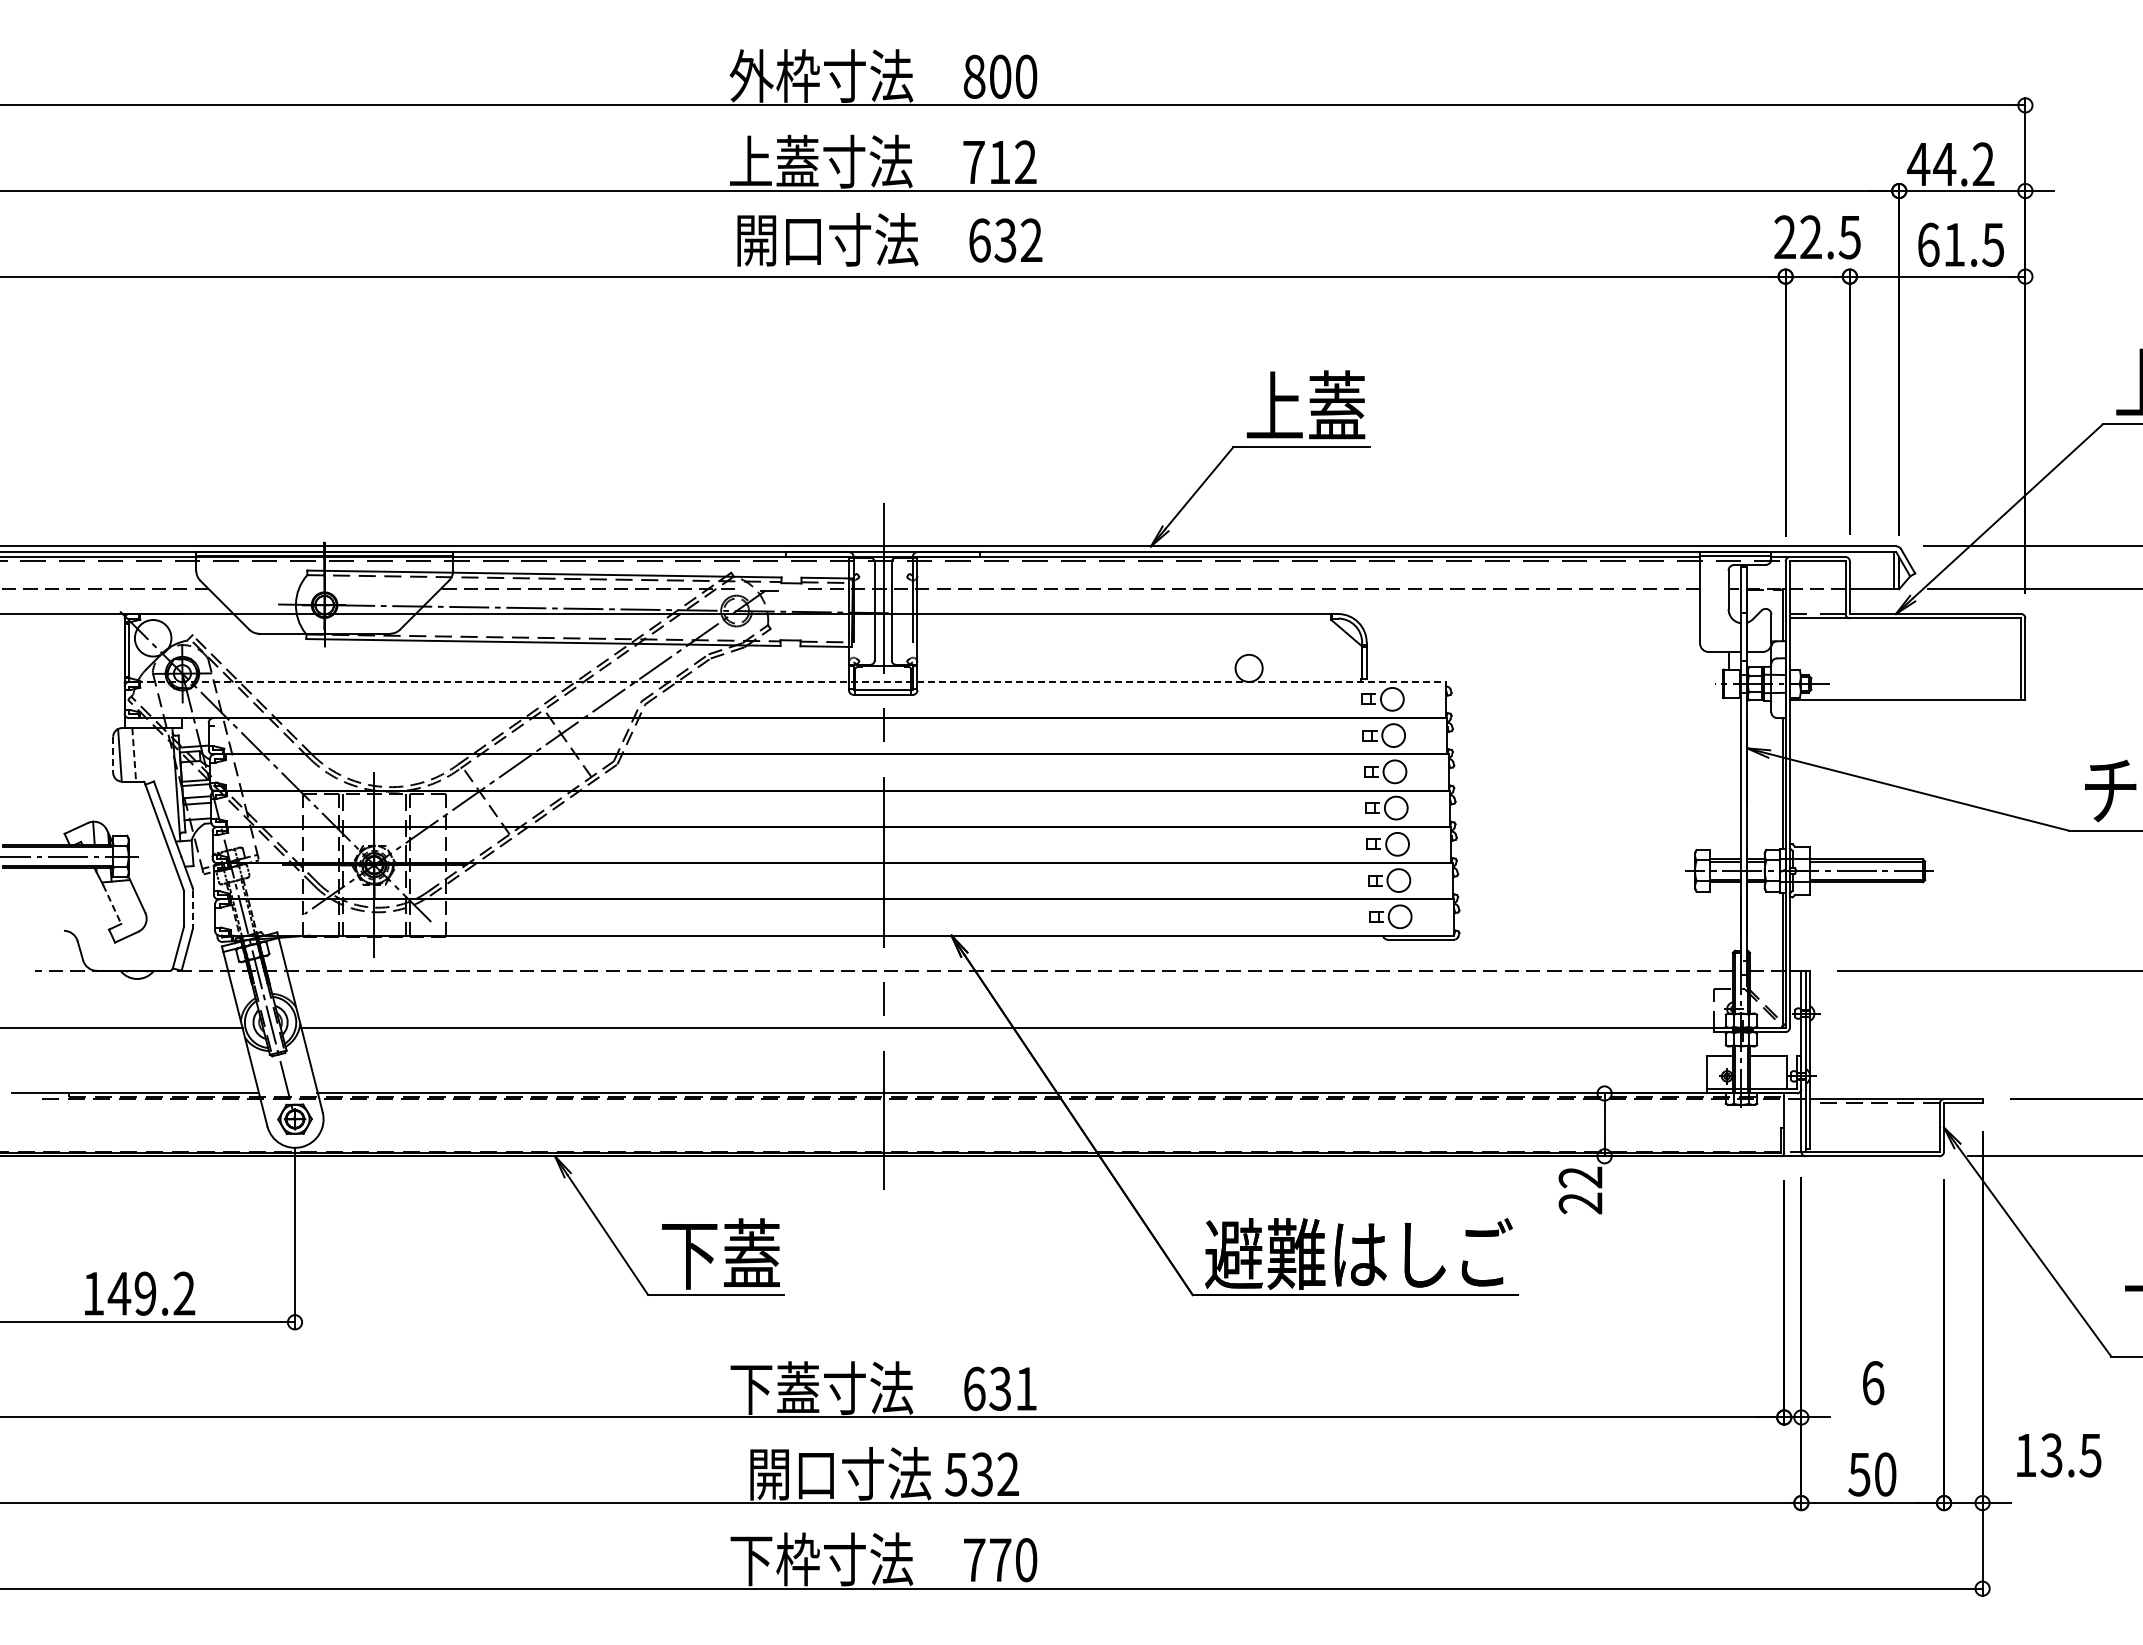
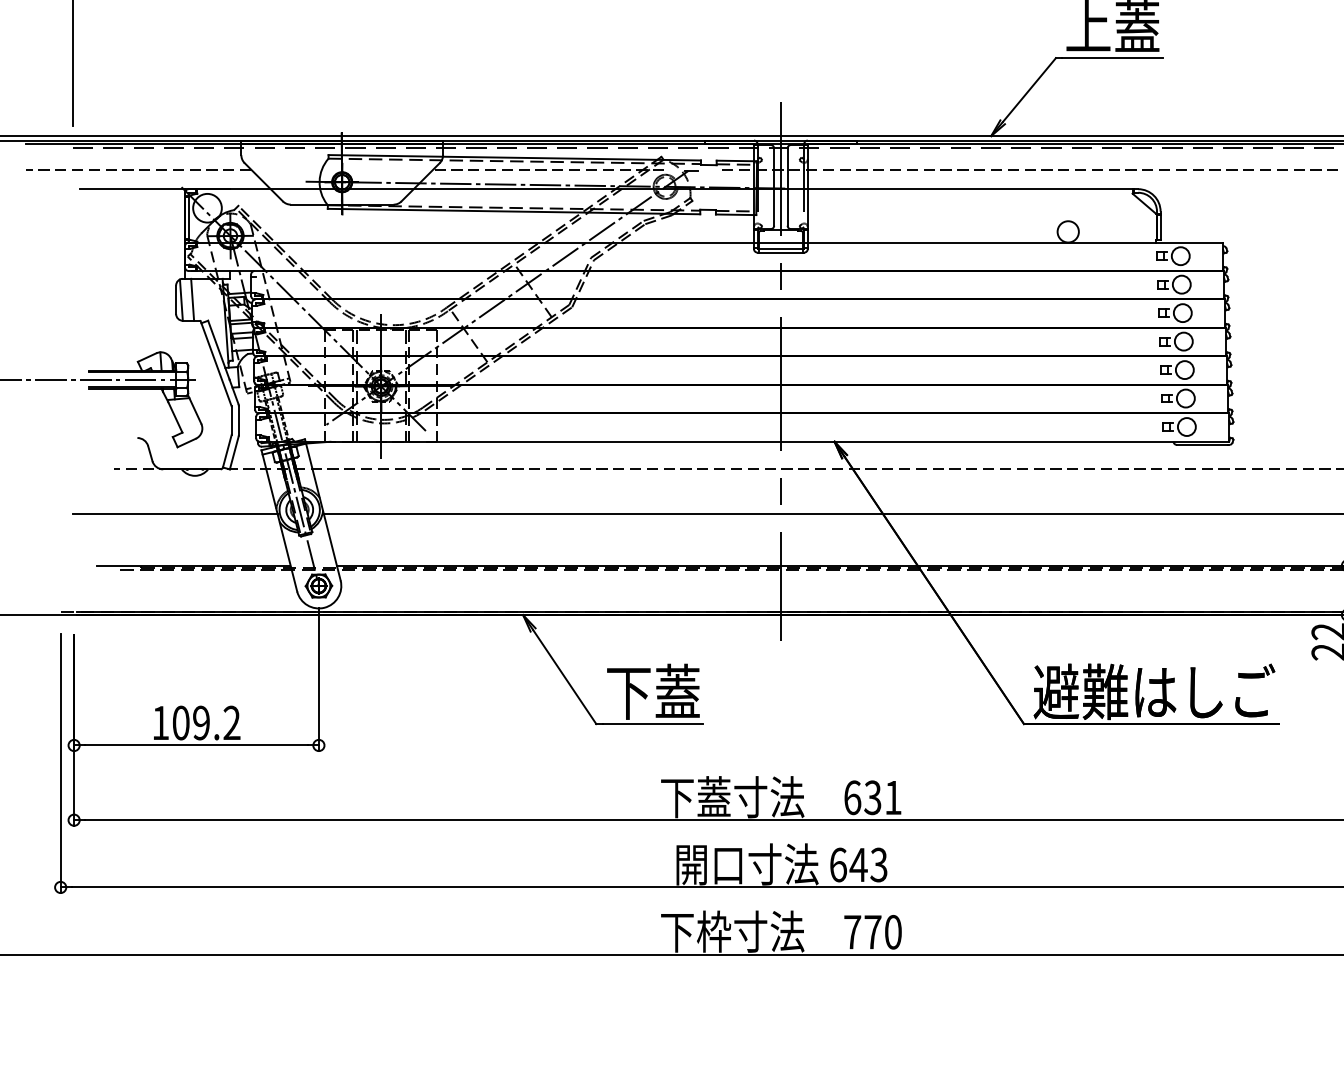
line: (785, 681) -> (704, 242), dashed -> solid
line: (134, 754) -> (192, 299), dashed -> solid
line: (113, 755) -> (176, 300), dashed -> solid
line: (112, 905) -> (175, 418), dashed -> solid
line: (193, 909) -> (239, 421), dashed -> solid
text: (119, 1293) -> (181, 722), 149.2 -> 109.2
text: (981, 1474) -> (858, 865), 532 -> 643

